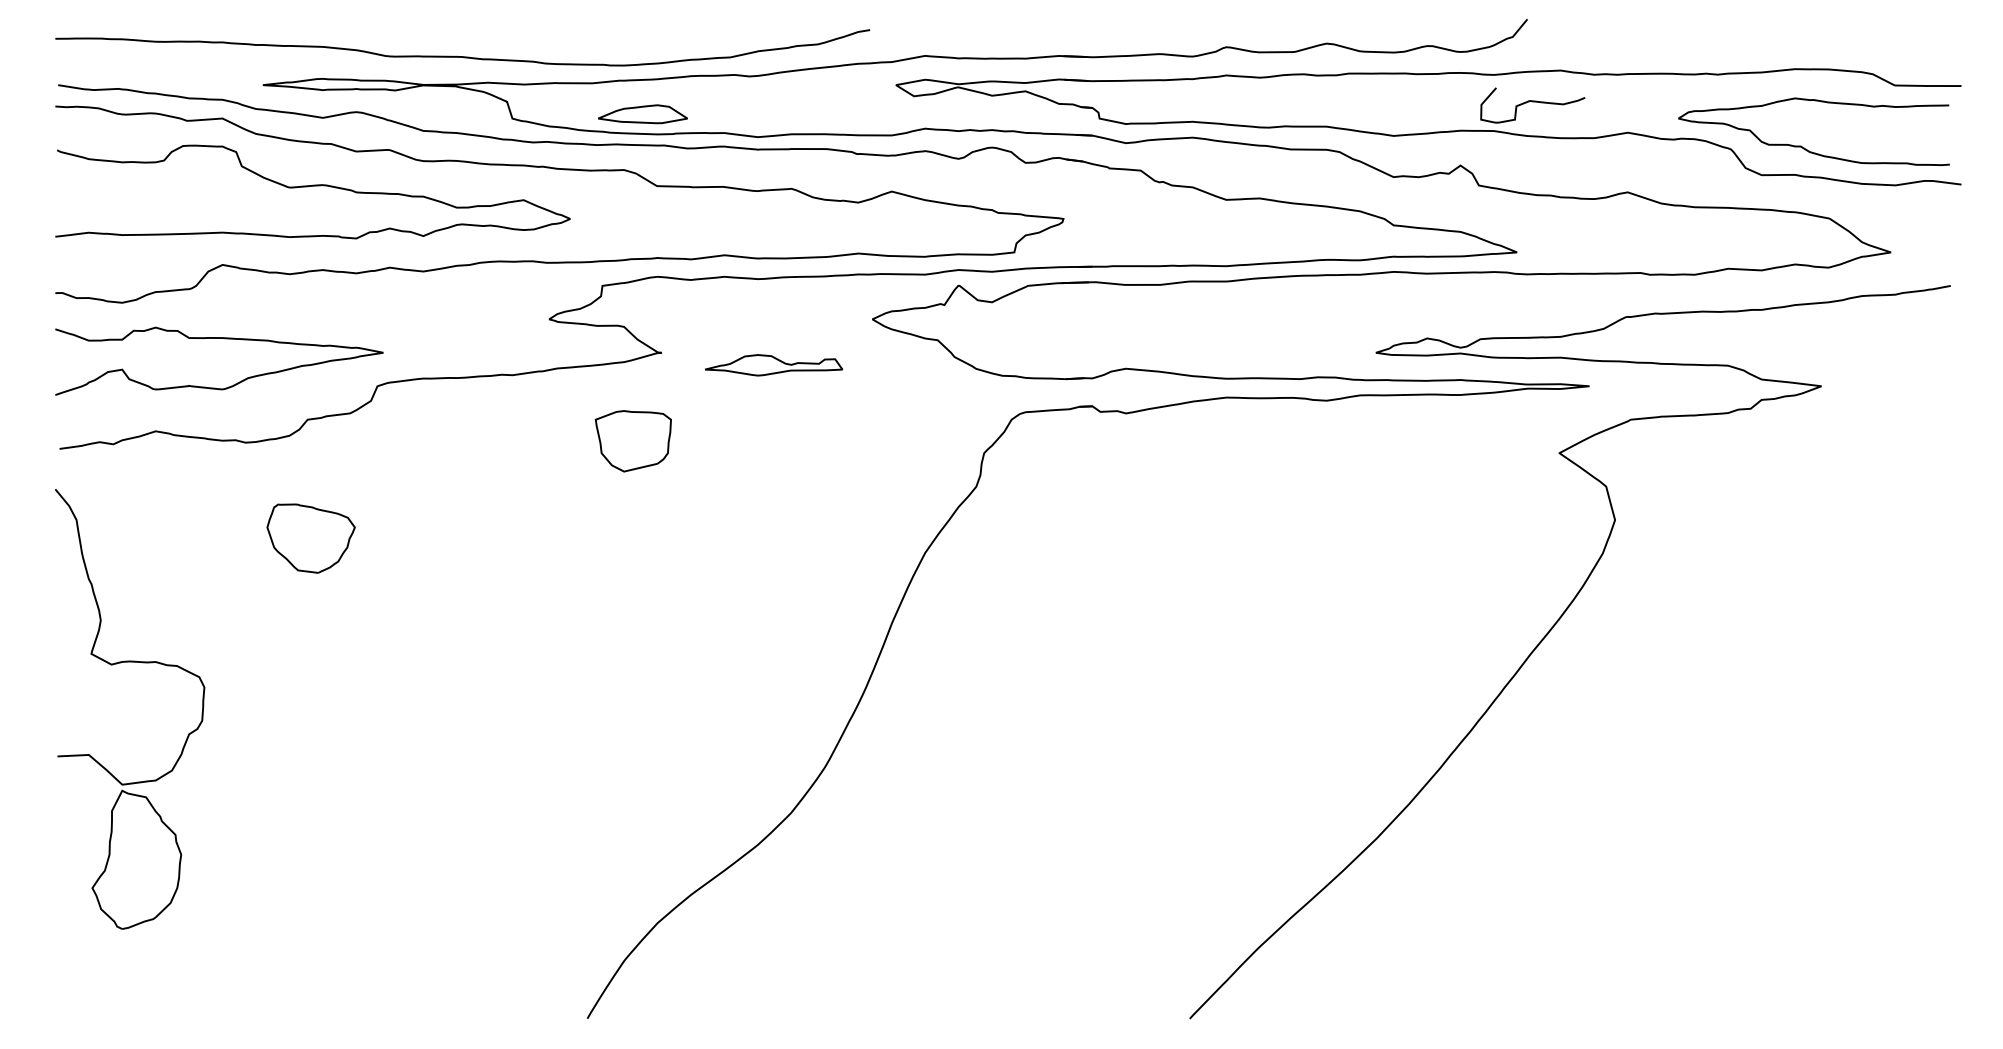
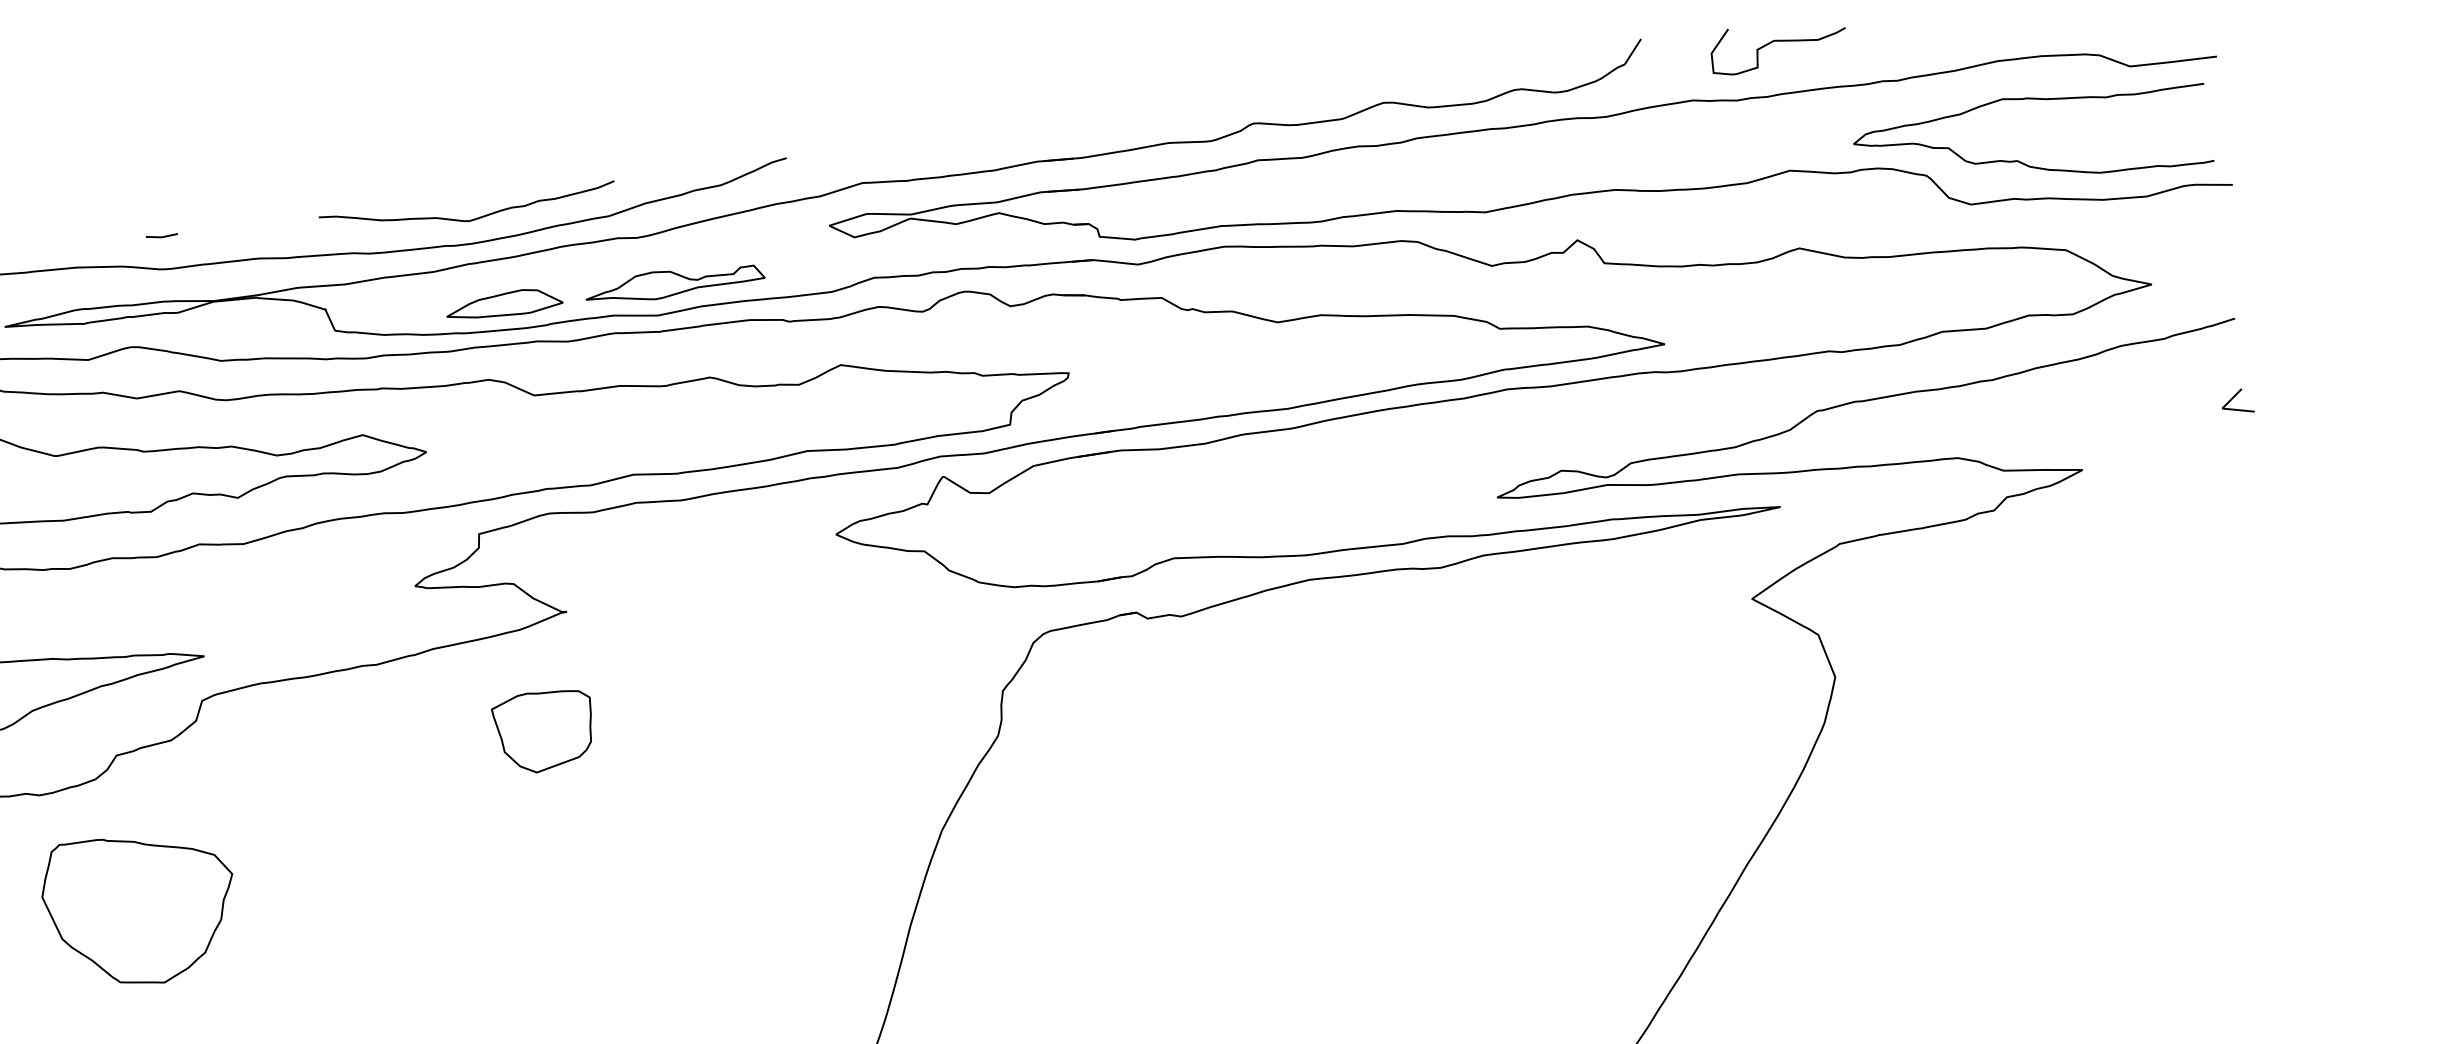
line: (390, 30) -> (162, 235), added
curve: (620, 46) -> (464, 219), added
curve: (1532, 102) -> (1777, 42), moved
line: (1942, 346) -> (2233, 398), added
part: (774, 365) -> (675, 283), moved
part: (310, 538) -> (139, 909), size x1.67

